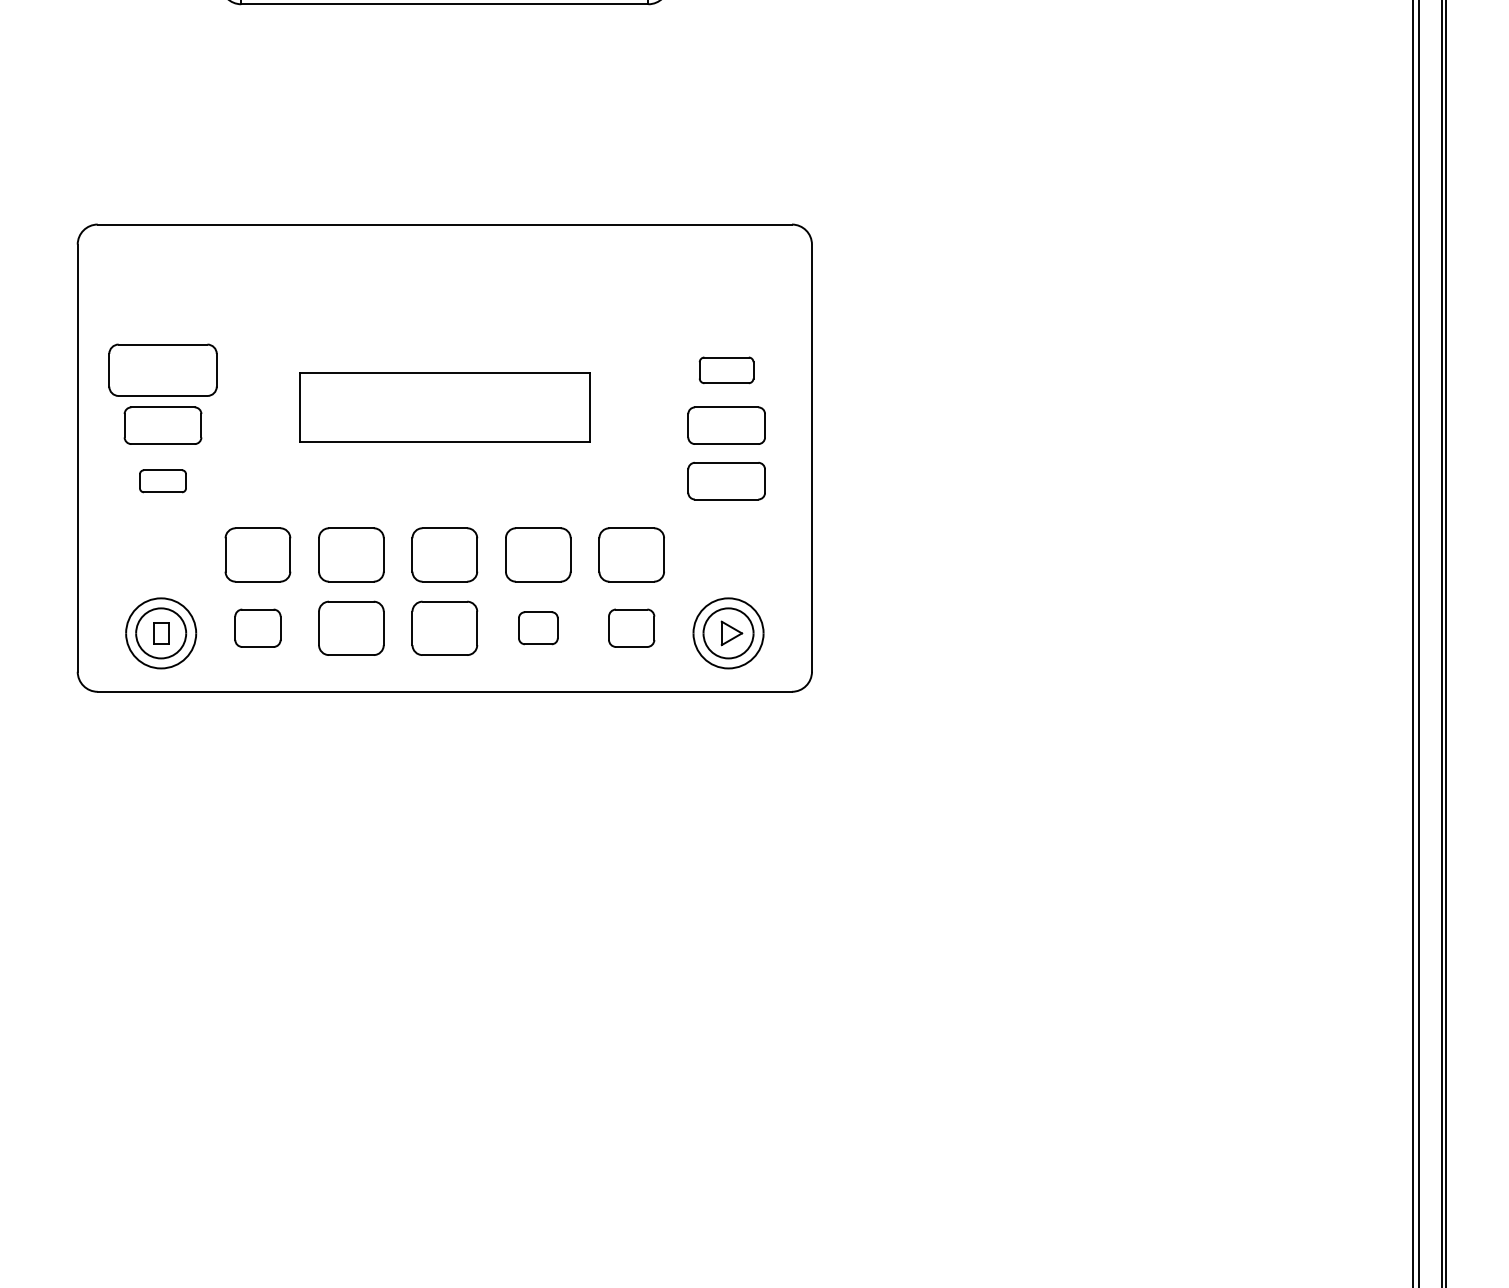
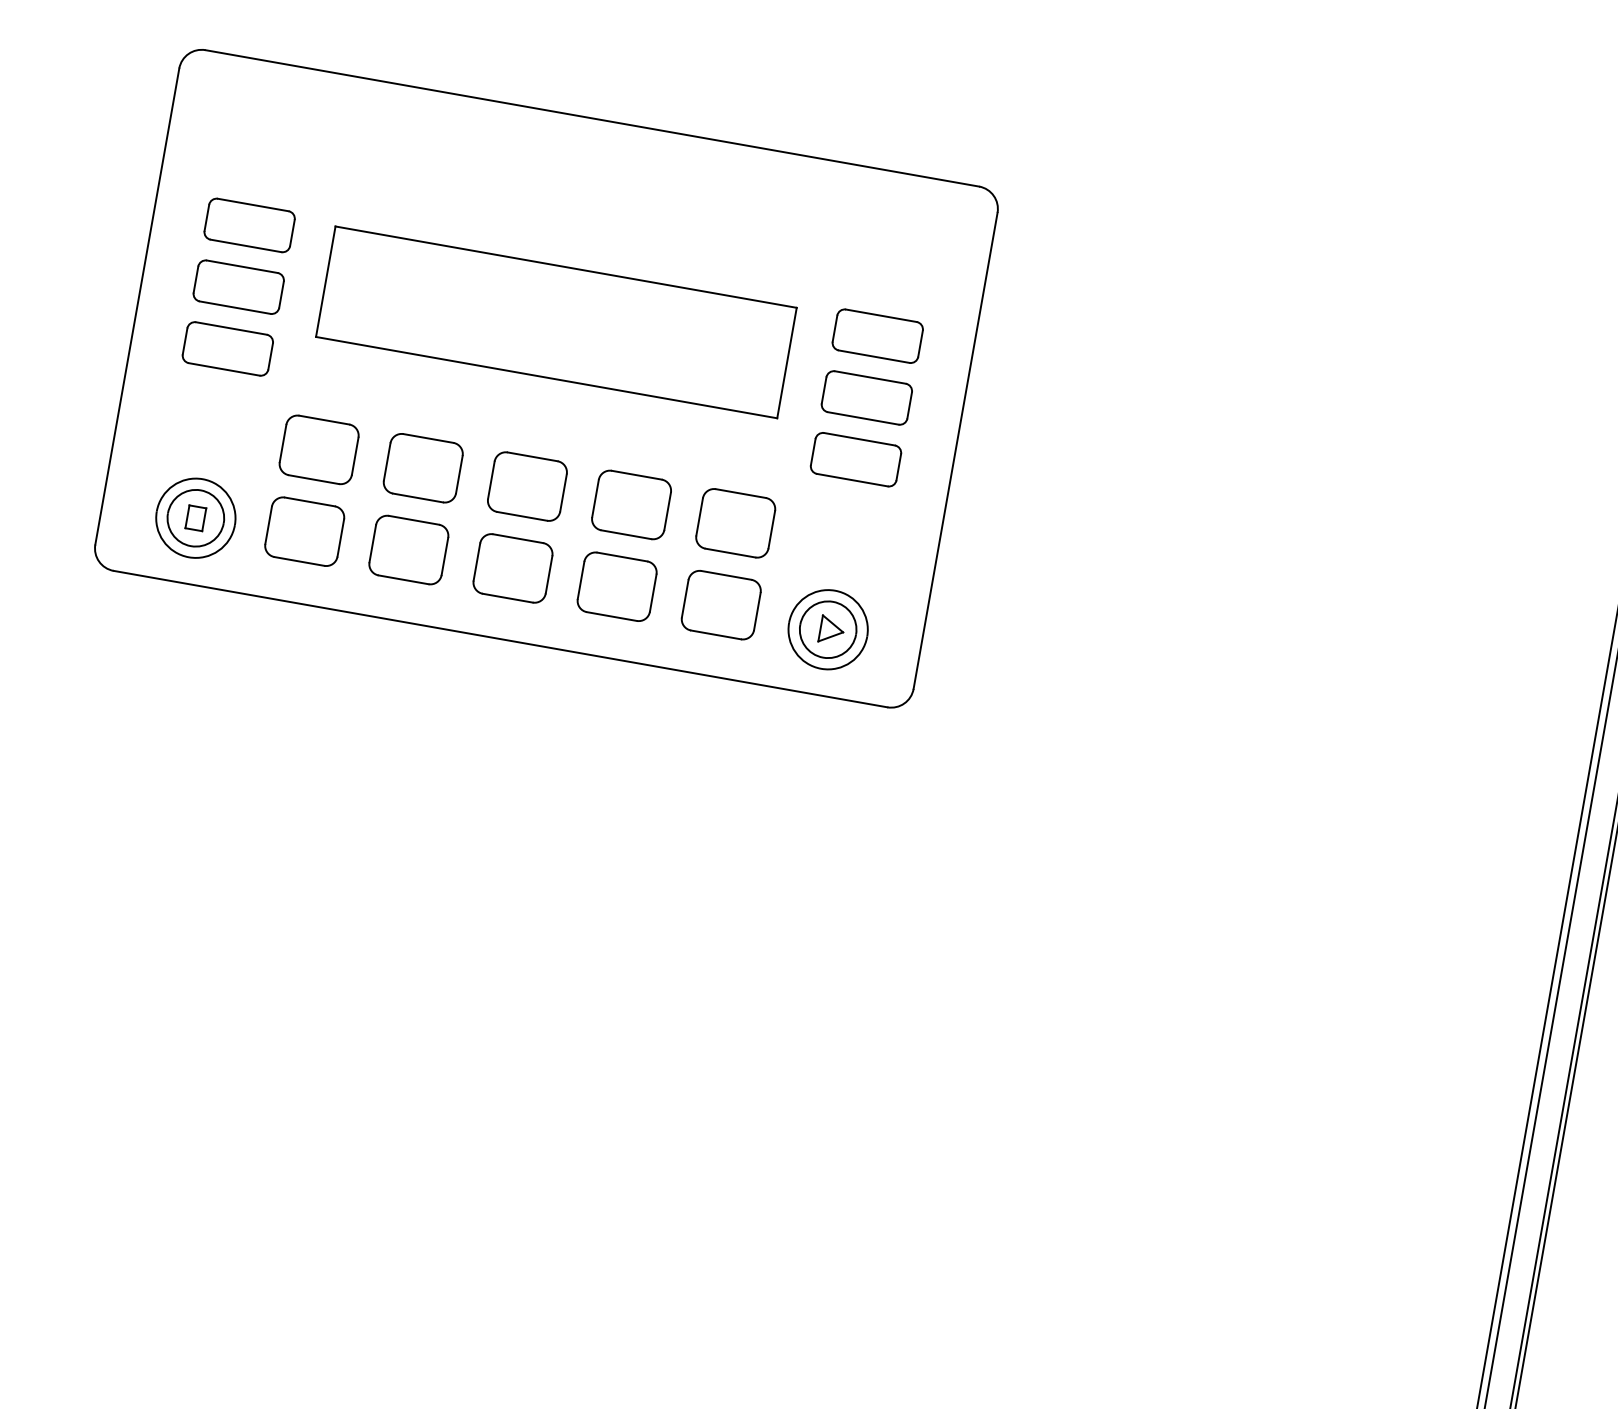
part: (162, 370) -> (249, 225), size x0.71
part: (726, 370) -> (877, 336), size x1.43
part: (444, 407) -> (556, 322), size x1.43
part: (162, 481) -> (227, 349), size x1.67
part: (257, 627) -> (304, 530), size x1.43
part: (538, 627) -> (617, 585), size x1.67
part: (631, 627) -> (721, 604), size x1.43

